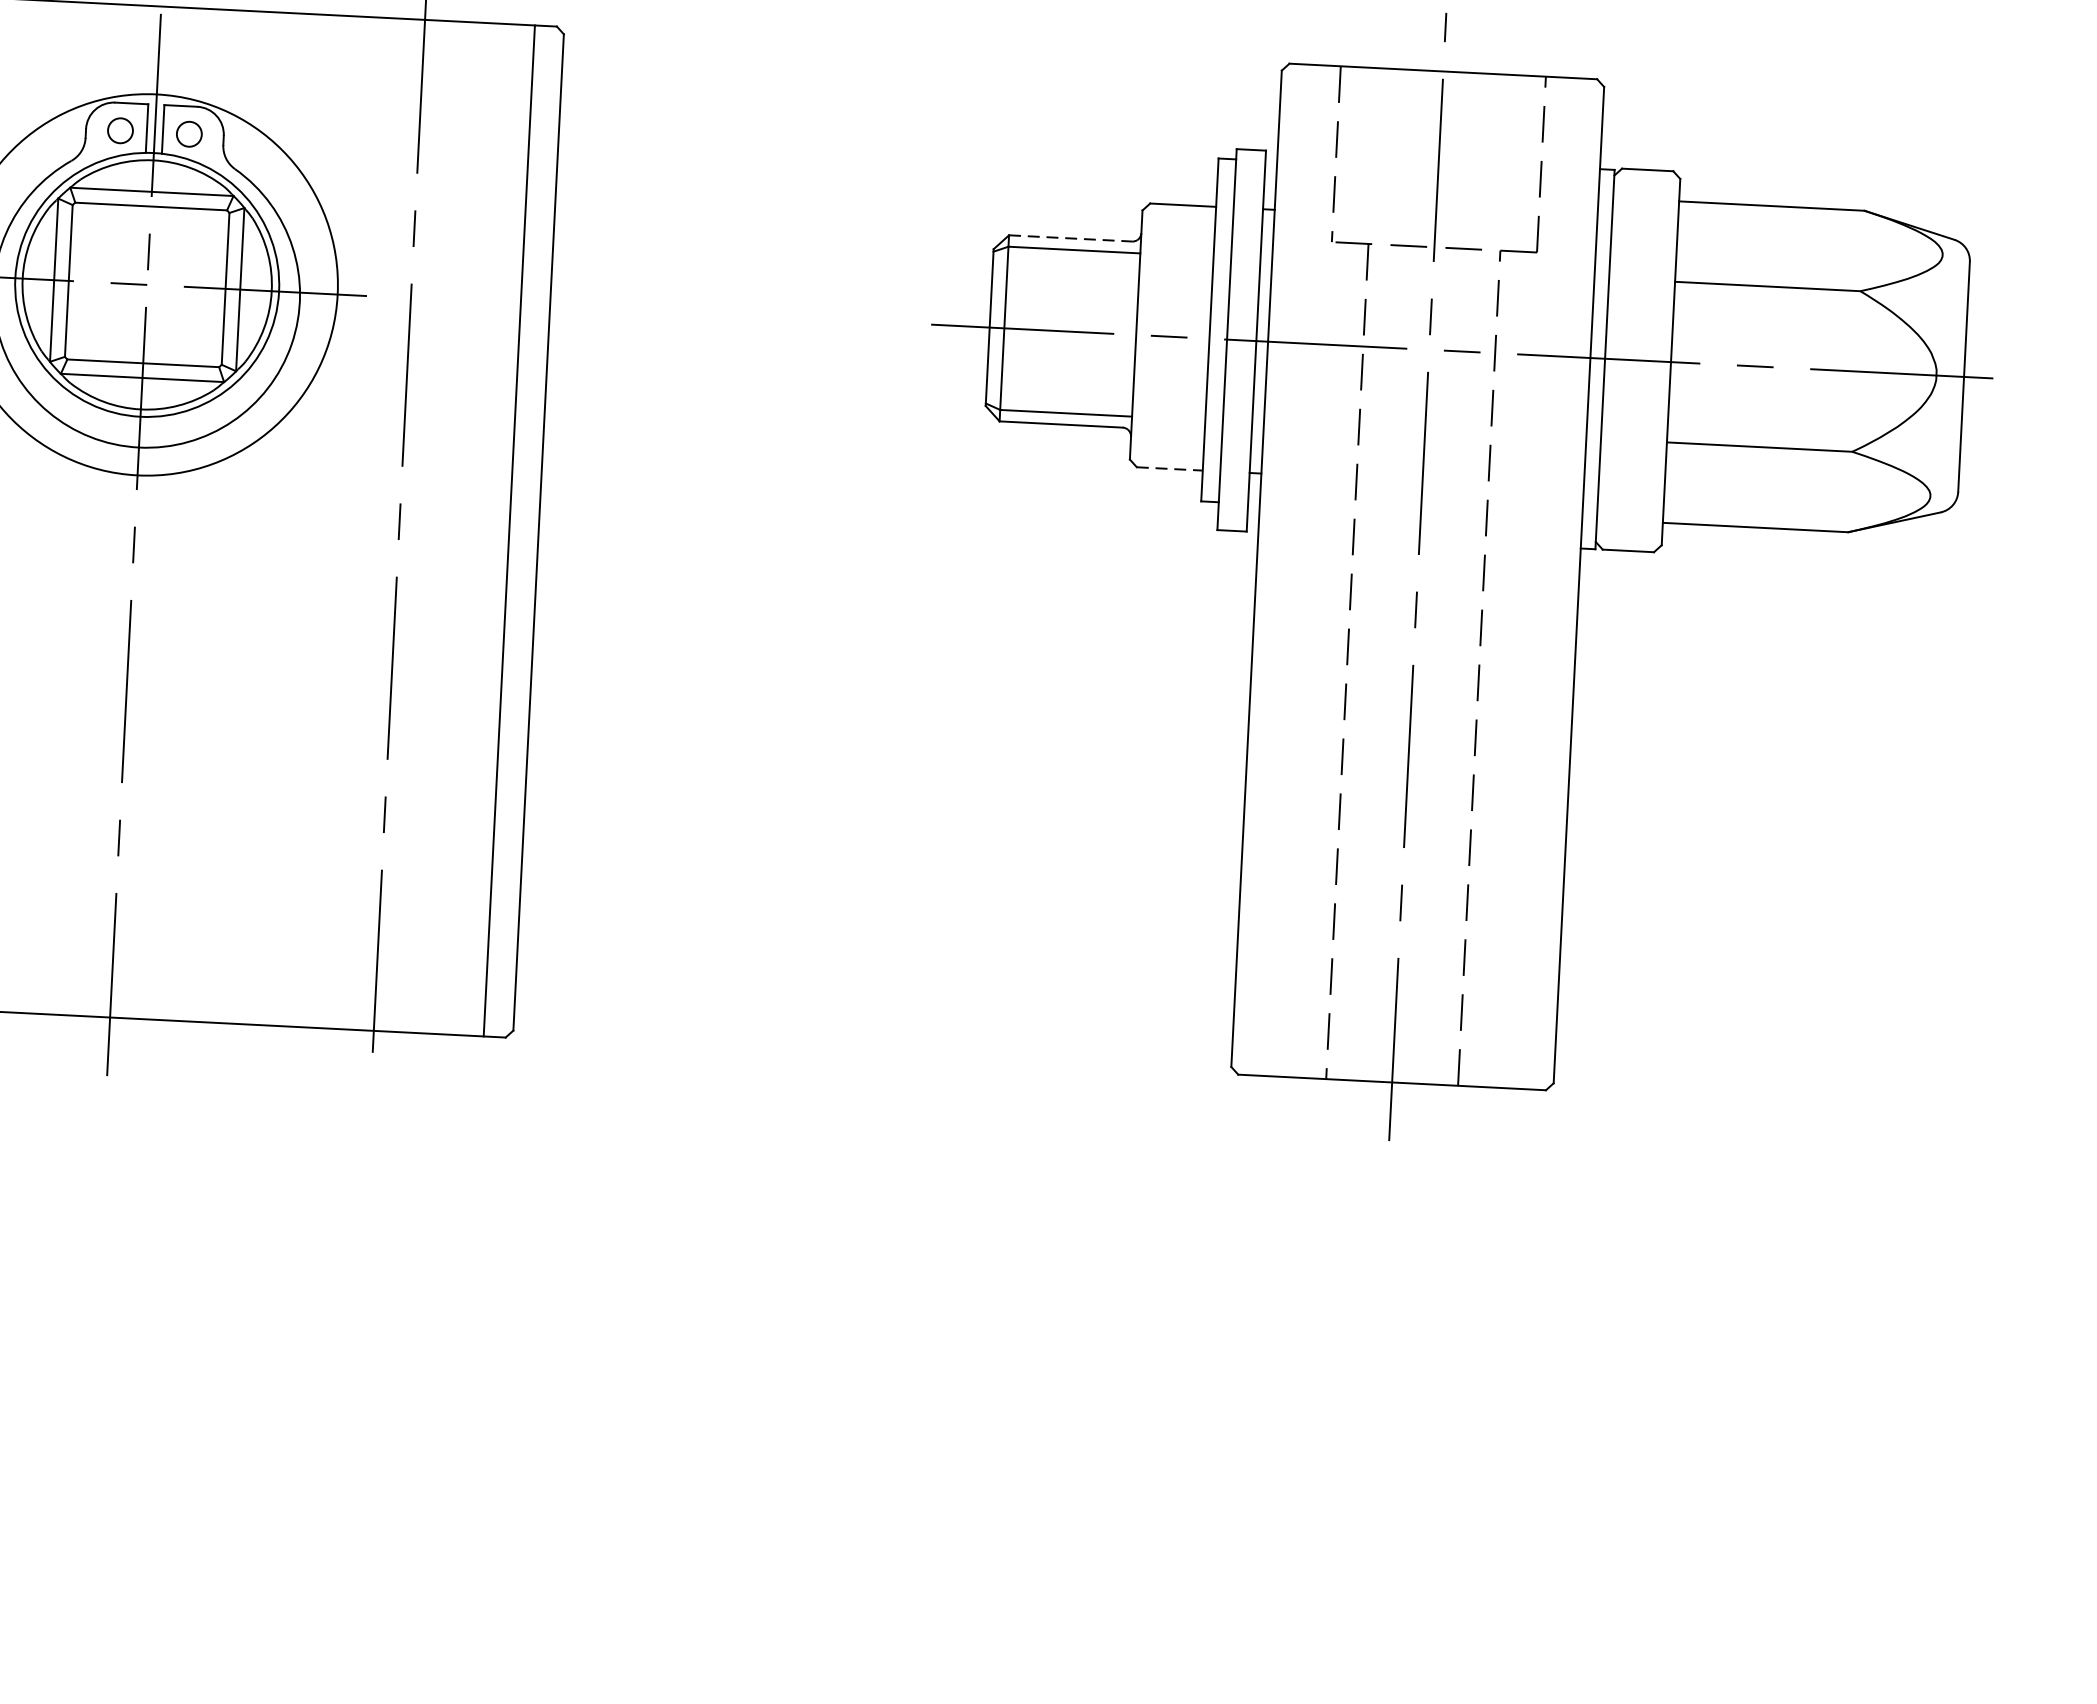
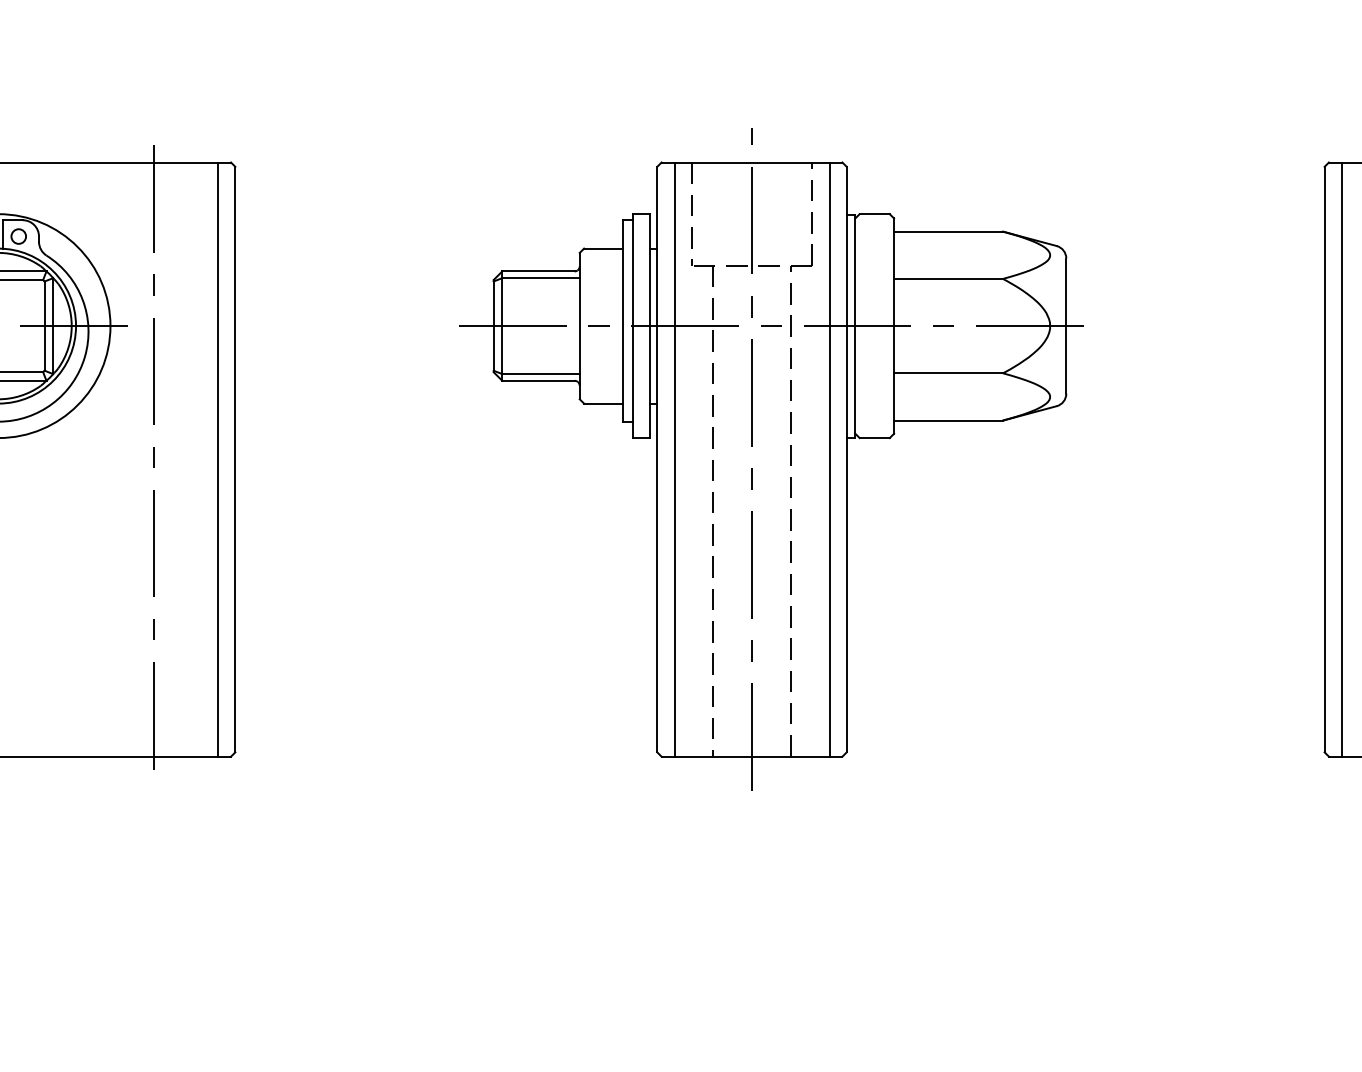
line: (1070, 238) -> (538, 271), dashed -> solid
line: (1169, 468) -> (603, 403), dashed -> solid
line: (1285, 570) -> (674, 459), added
line: (1549, 583) -> (829, 459), added

